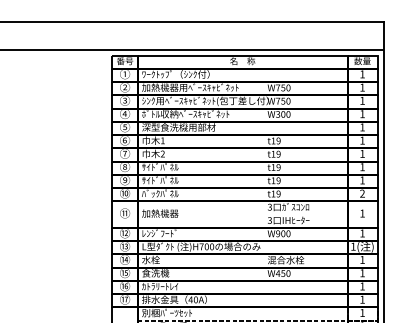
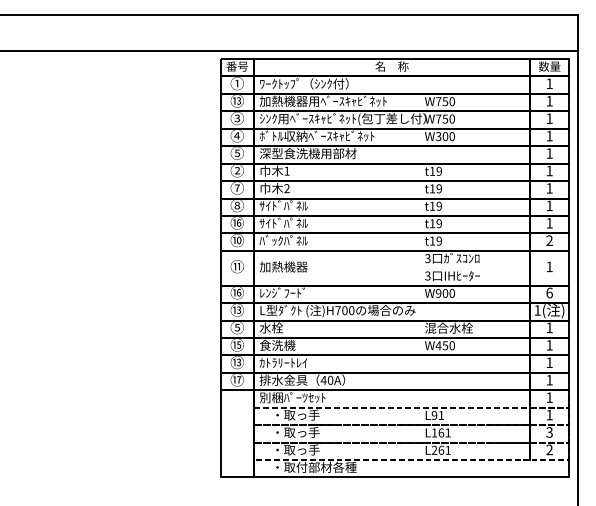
text: (125, 87) -> (237, 100), ② -> ⑬
text: (125, 140) -> (237, 170), ⑥ -> ②
text: (125, 179) -> (237, 222), ⑨ -> ⑯
text: (126, 233) -> (239, 292), ⑫ -> ⑯
text: (362, 233) -> (549, 292), 1 -> 6
text: (125, 259) -> (237, 327), ⑭ -> ⑤
text: (126, 286) -> (239, 362), ⑯ -> ⑬

